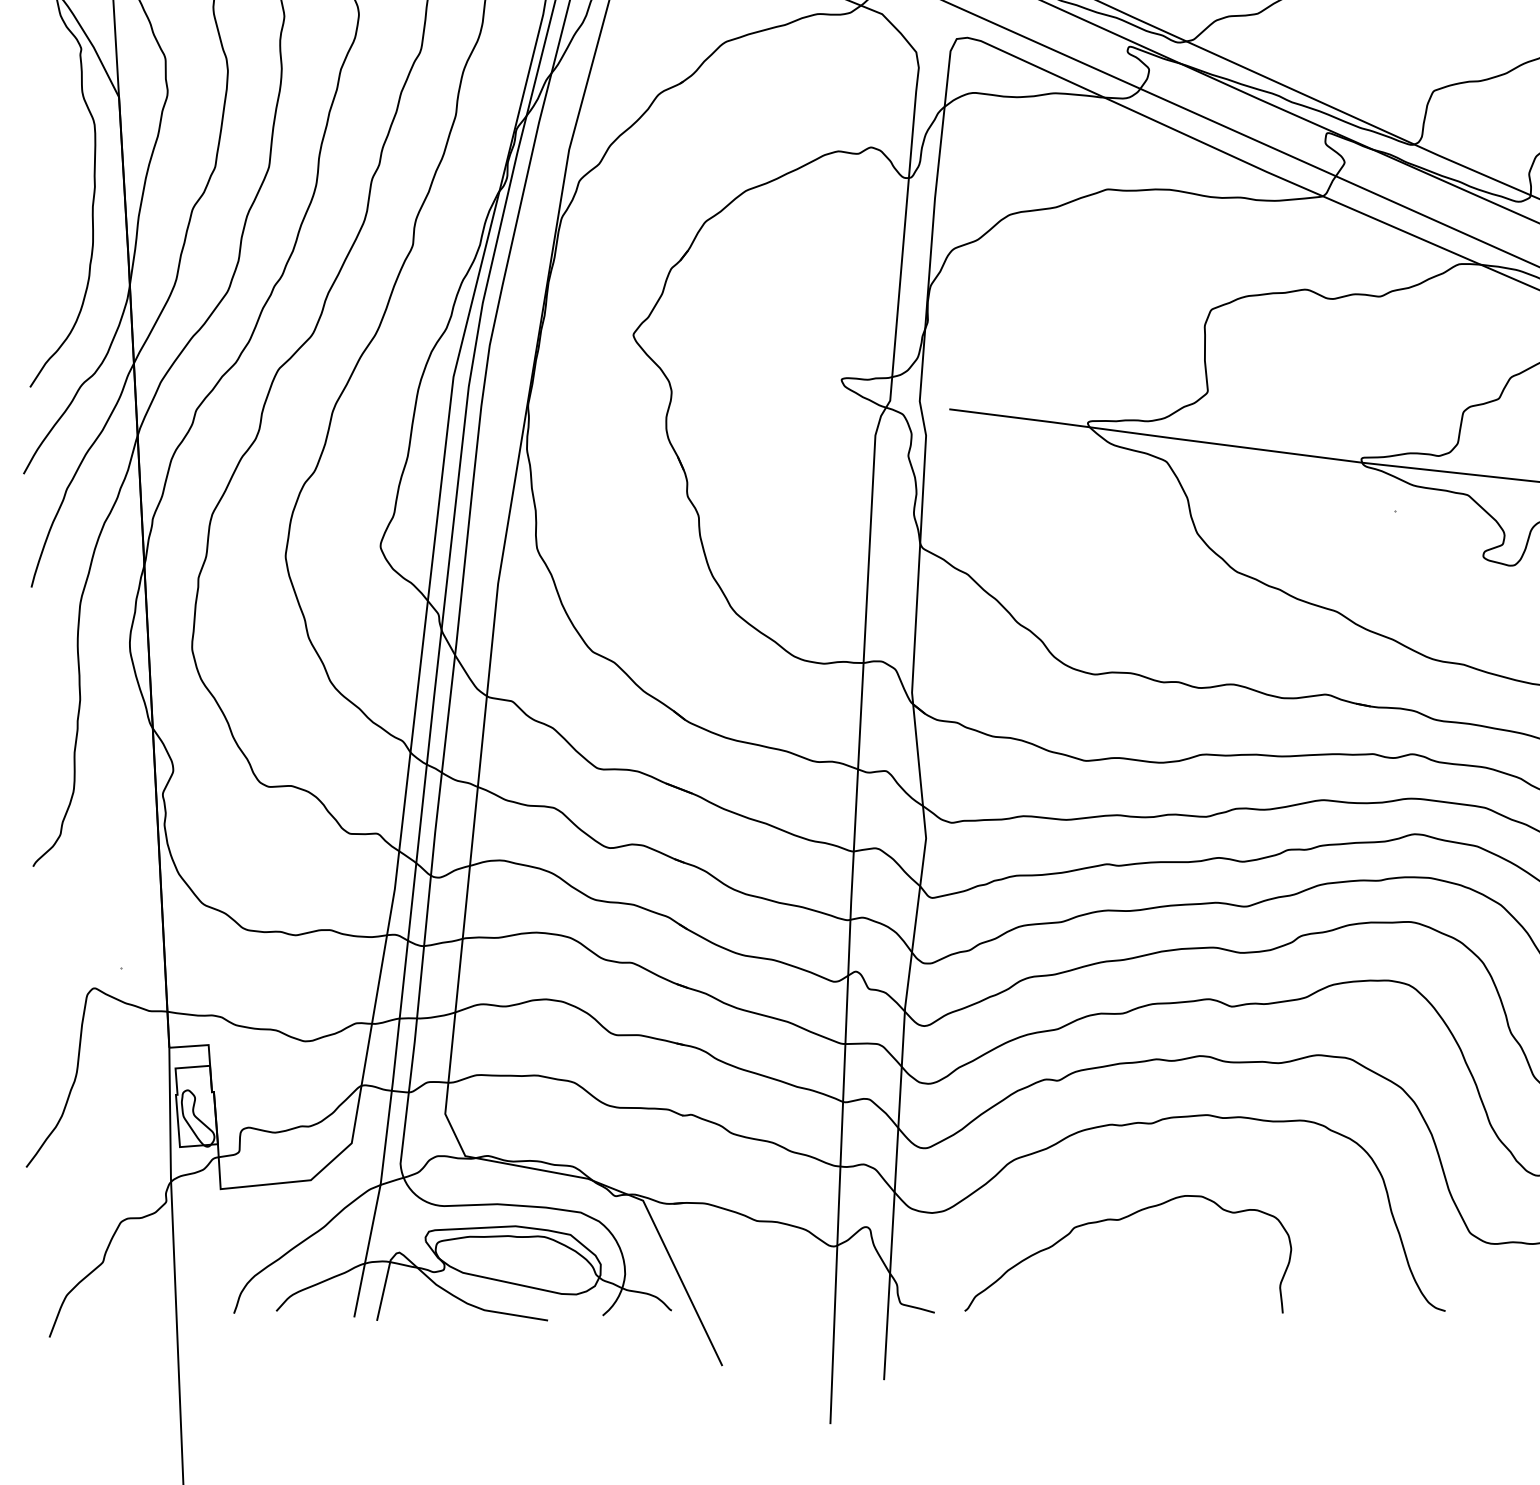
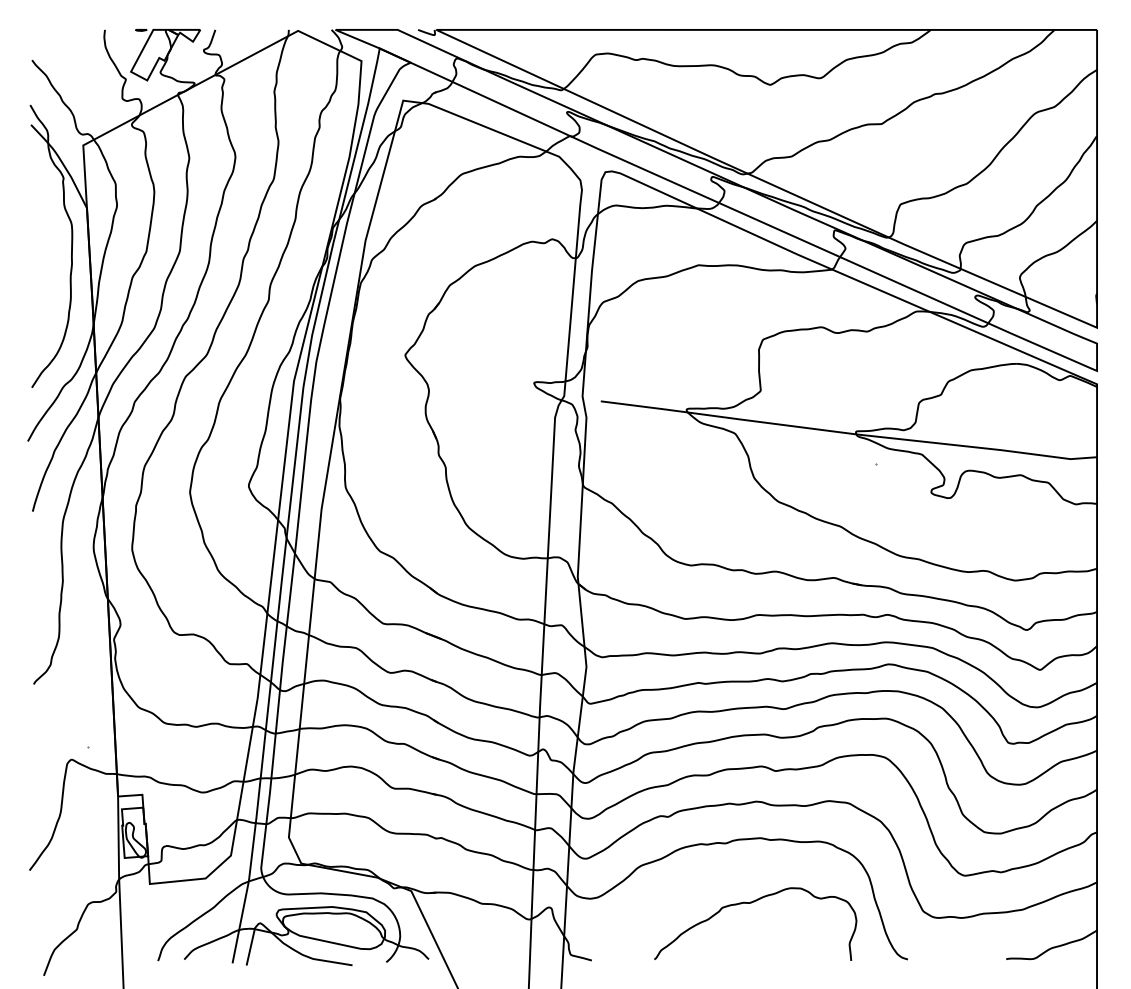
curve: (1121, 1220) -> (751, 903), moved

